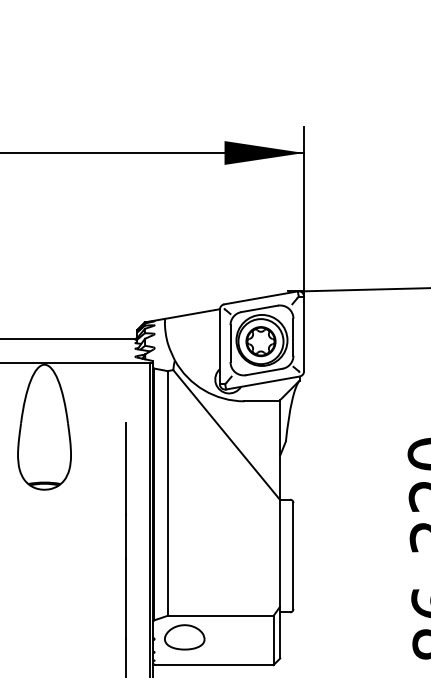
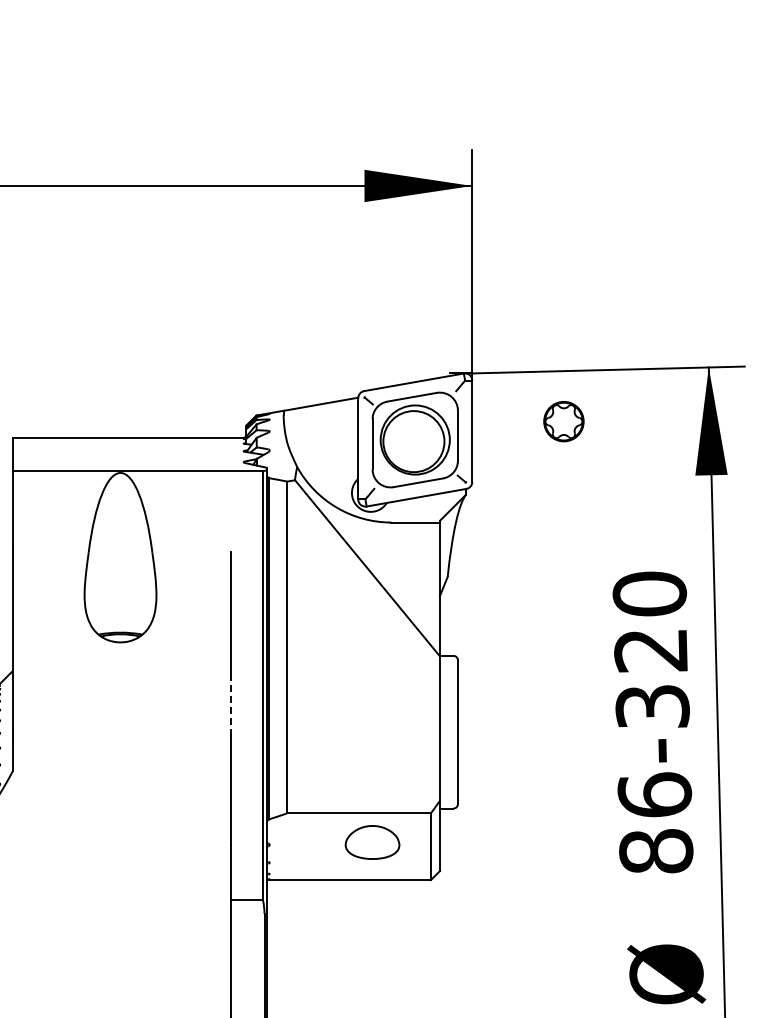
part: (260, 341) -> (563, 421), moved
line: (126, 537) -> (231, 706), solid -> dashed
part: (184, 637) -> (372, 842), moved

